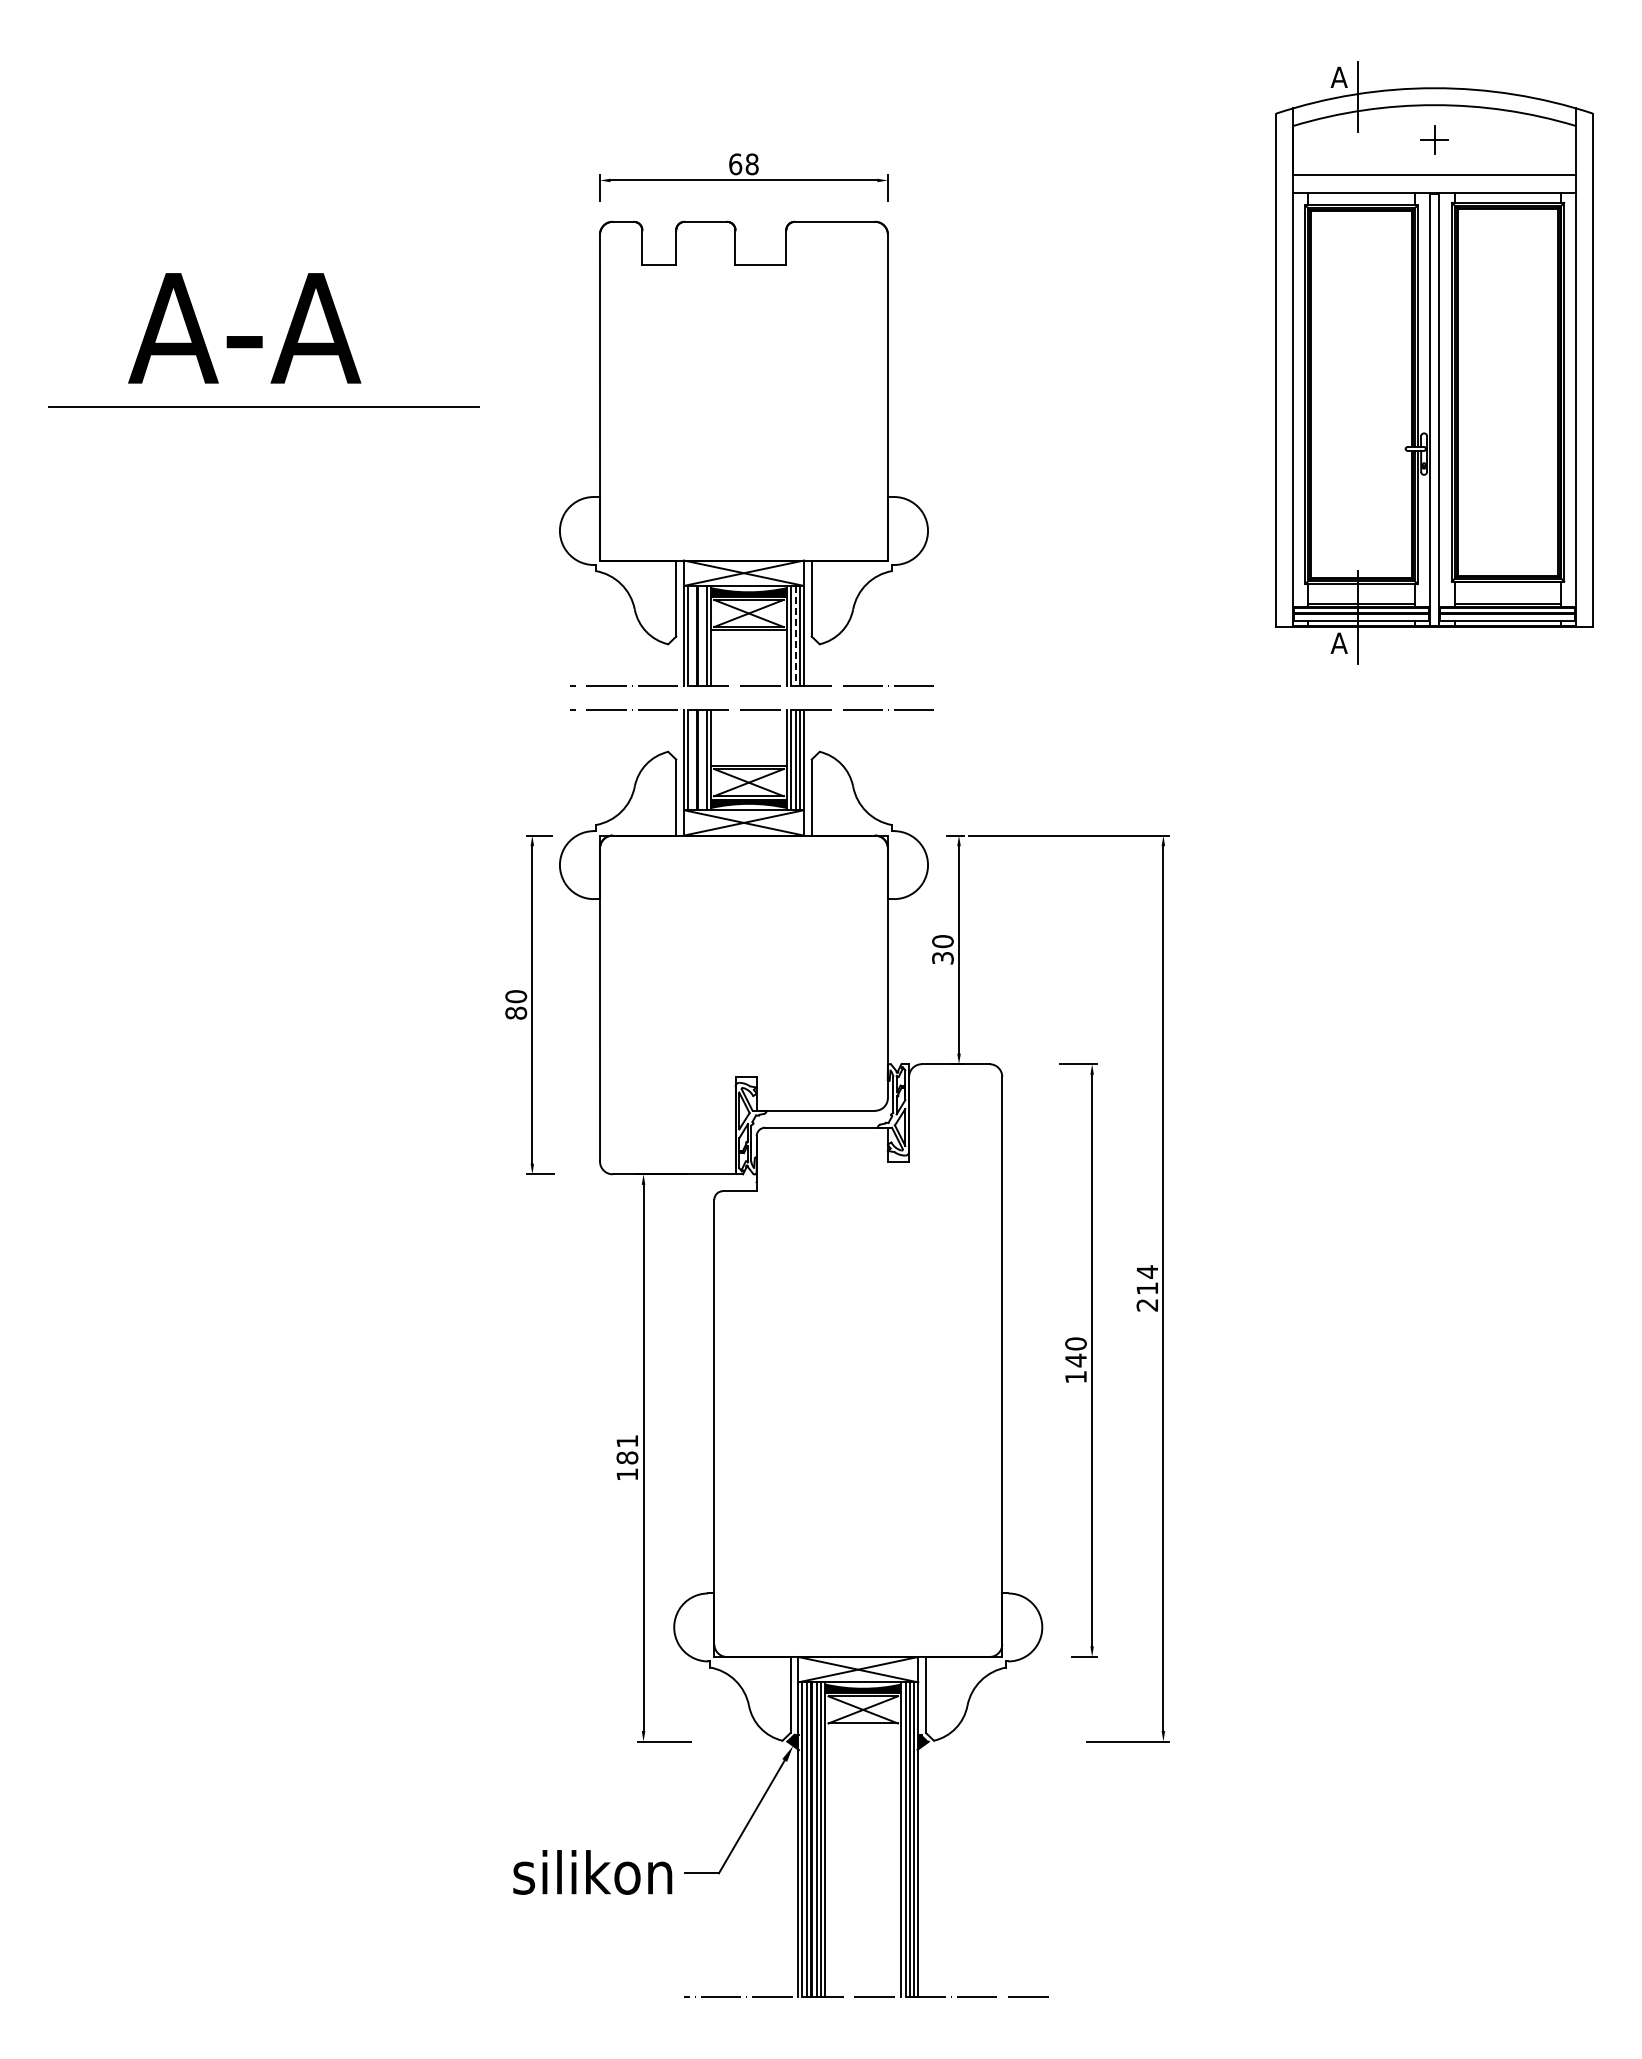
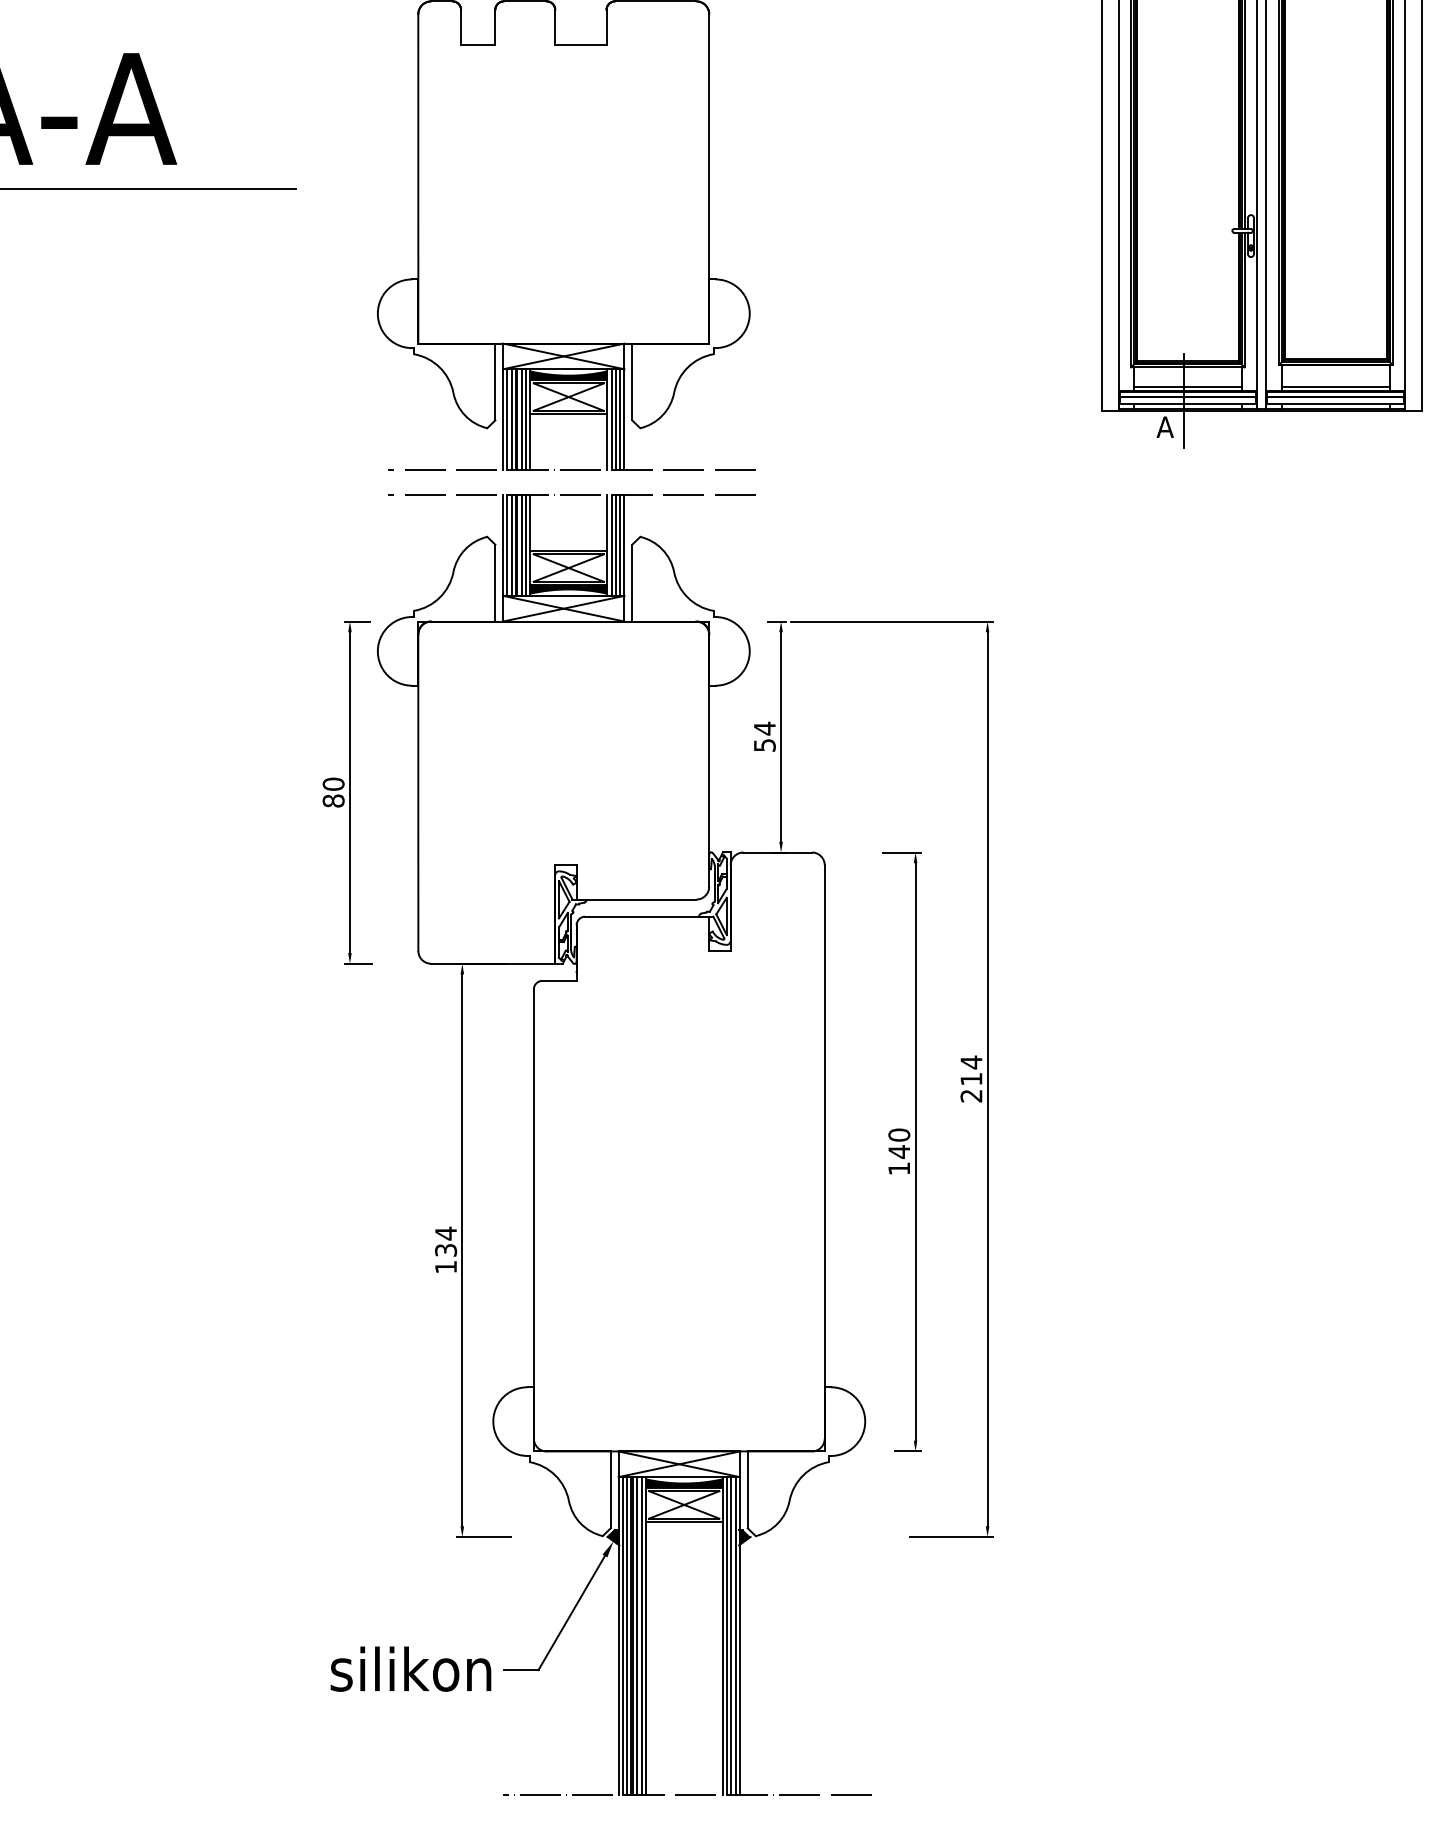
line: (692, 635) -> (511, 419), added
line: (702, 635) -> (521, 419), added
line: (795, 636) -> (615, 420), dashed -> solid
line: (692, 760) -> (511, 545), added
line: (702, 760) -> (521, 545), added
text: (942, 948) -> (764, 735), 30 -> 54
text: (627, 1449) -> (446, 1241), 181 -> 134
line: (863, 1726) -> (684, 1521), added

